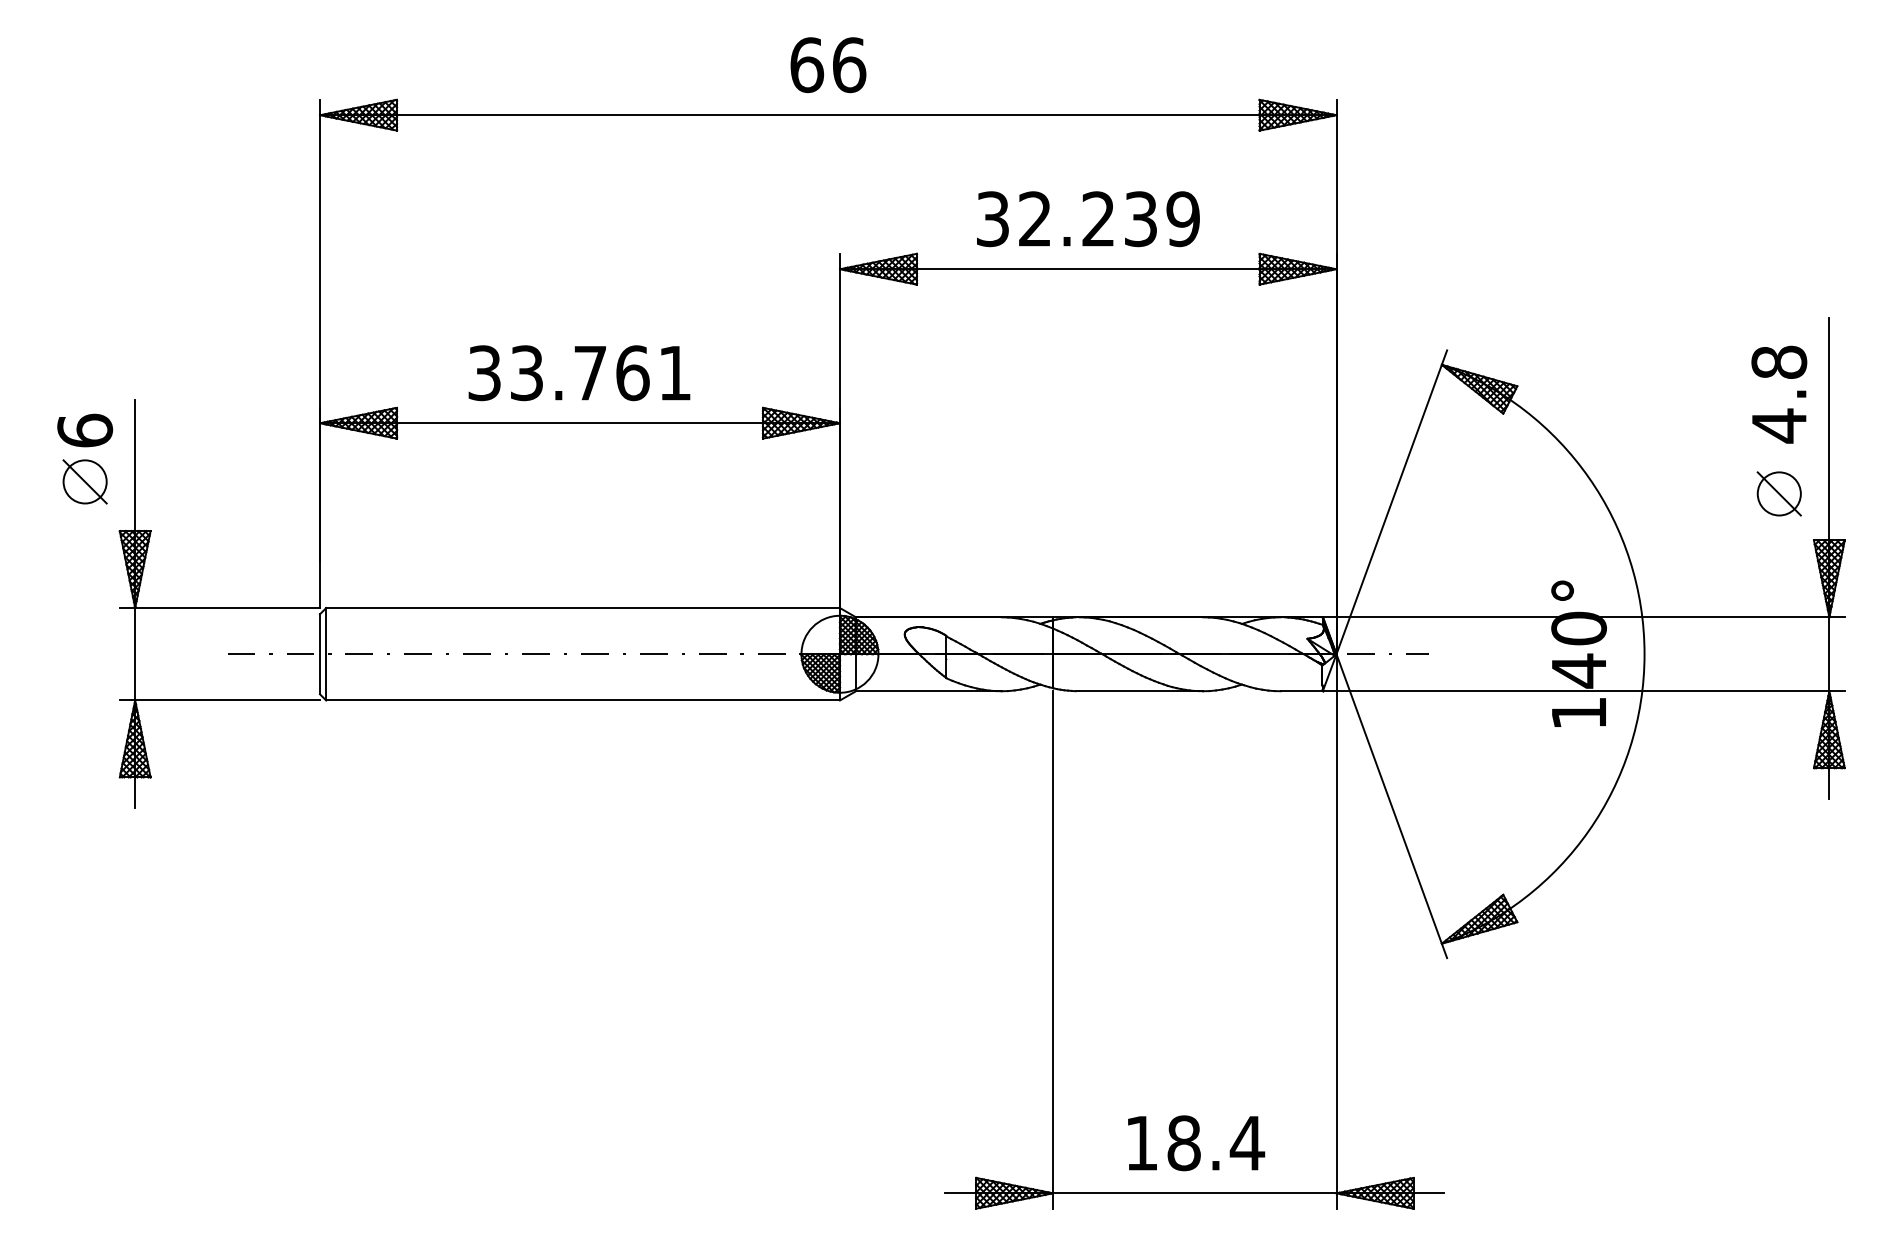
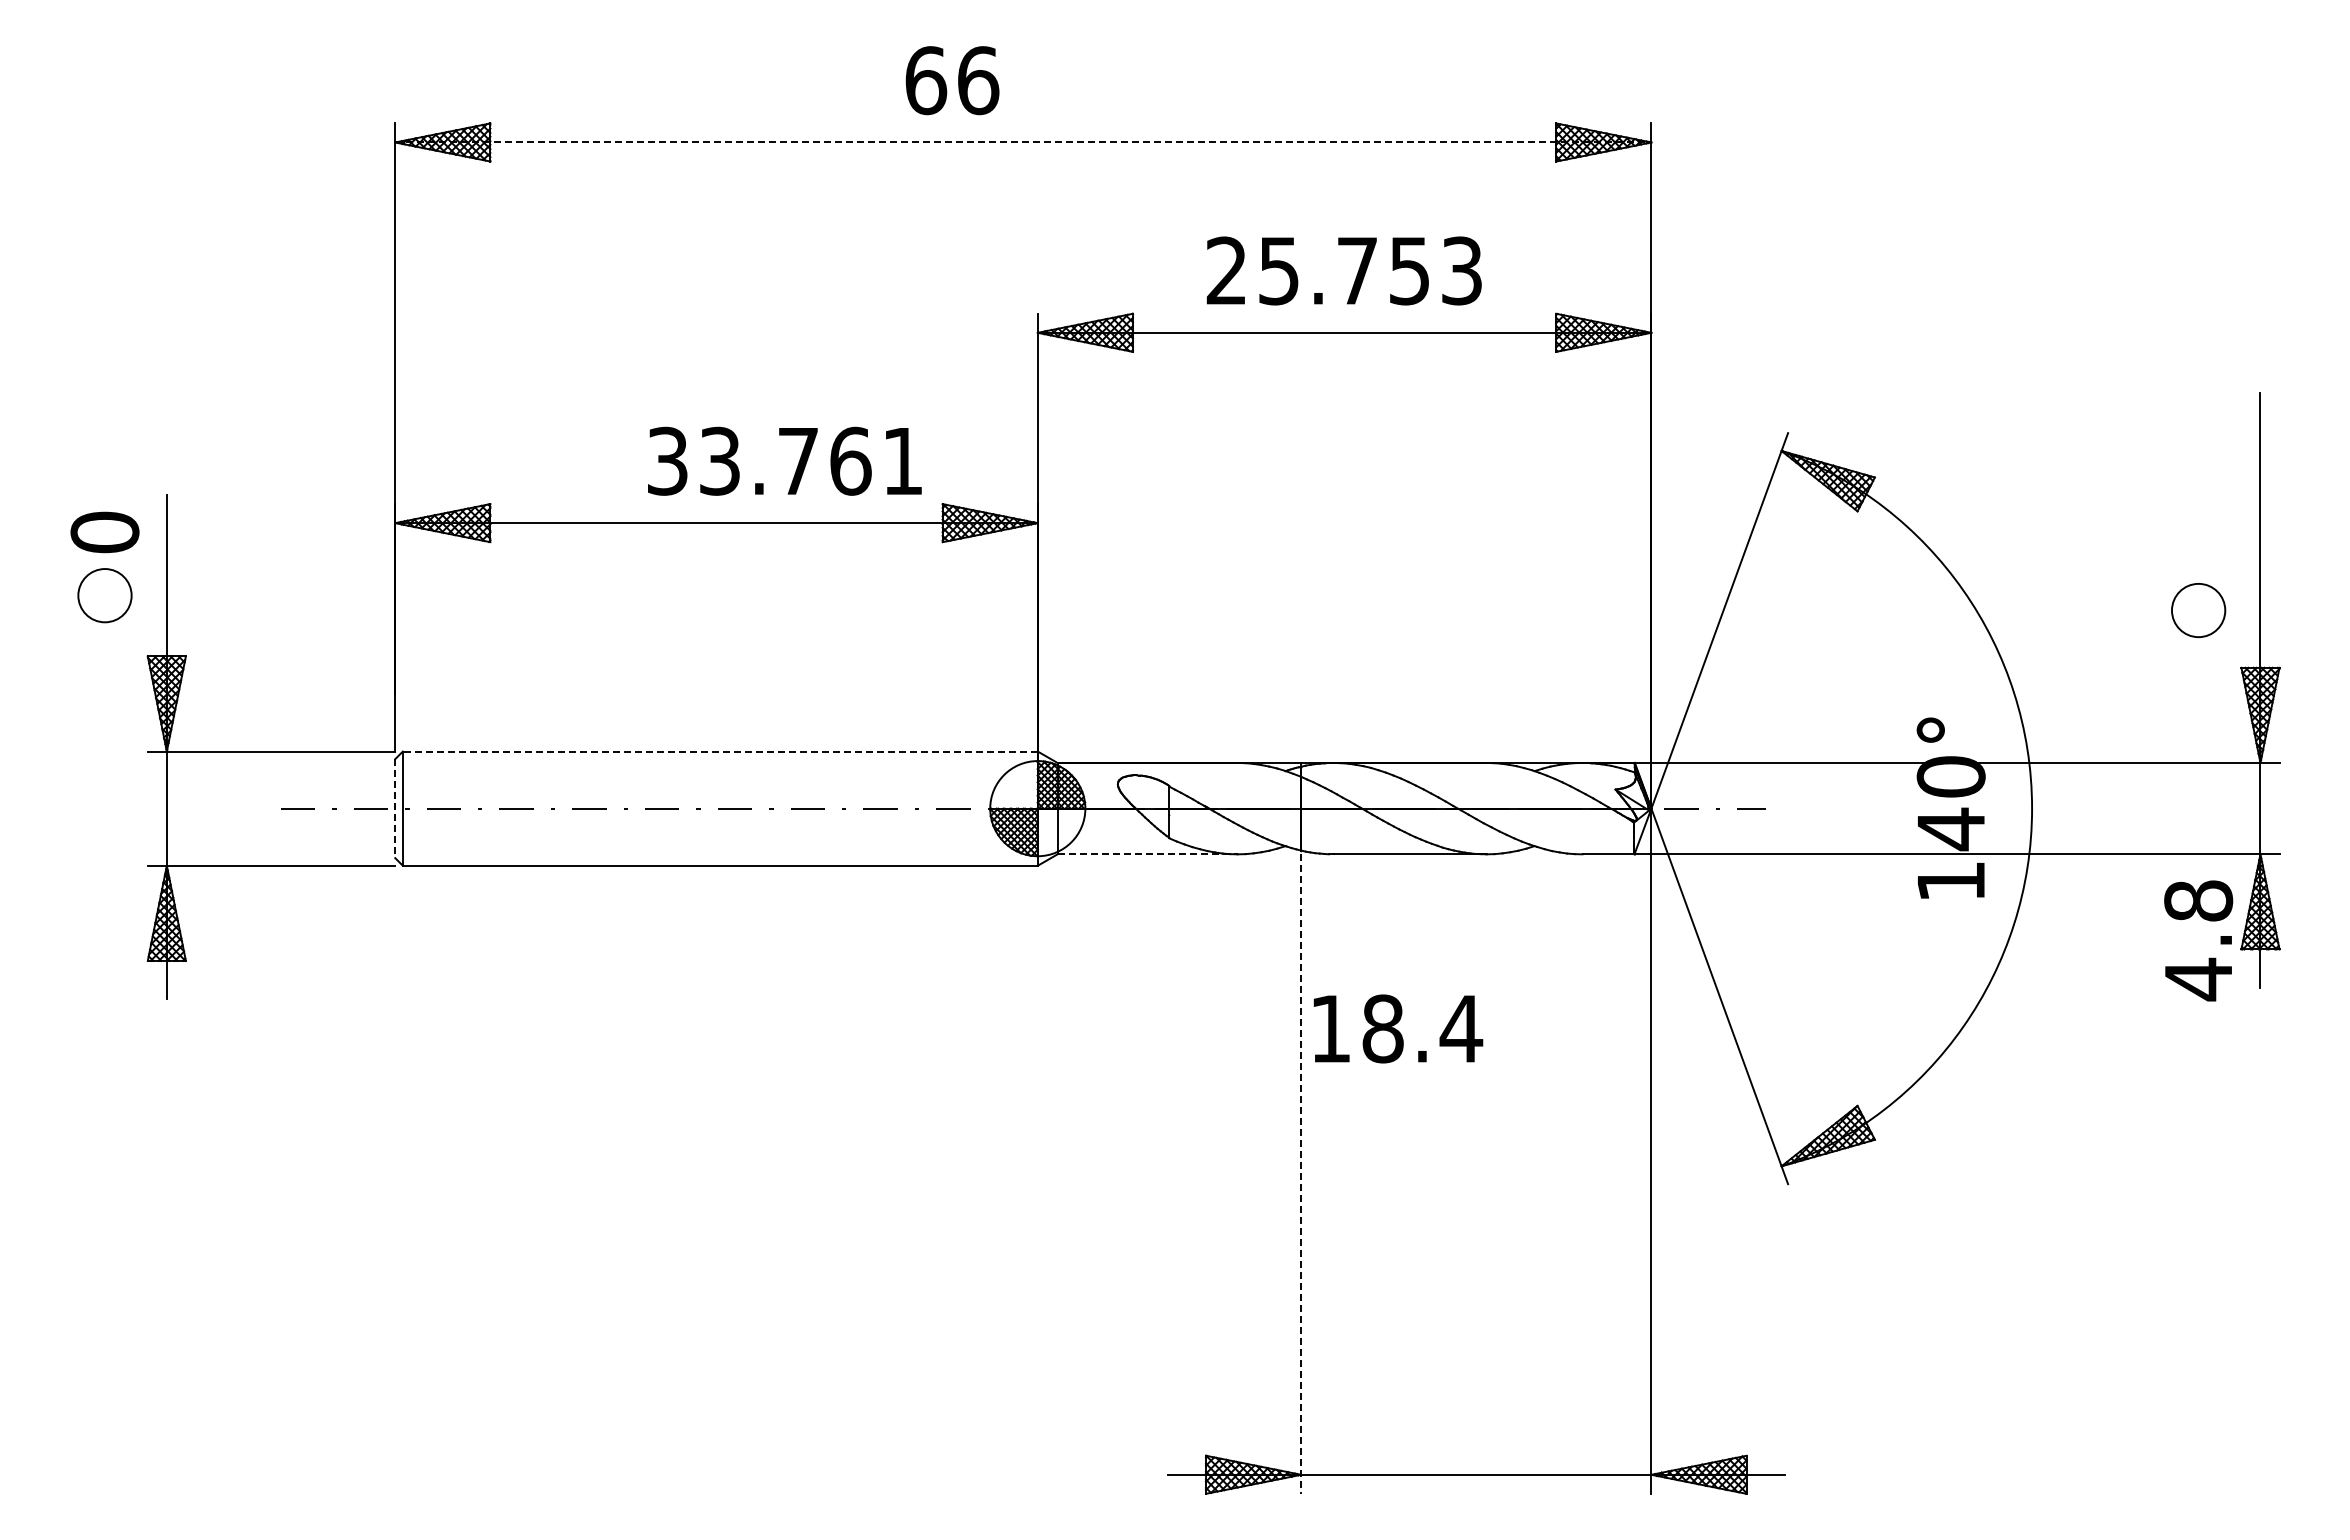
text: (828, 65) -> (952, 80), moved
line: (828, 115) -> (1023, 142), solid -> dashed
text: (1088, 218) -> (1344, 270), 32.239 -> 25.753
text: (579, 372) -> (784, 460), moved
text: (1779, 394) -> (2198, 940), moved
text: (84, 430) -> (104, 532), 6 -> 0
line: (84, 481) -> (104, 595), removed
line: (1779, 493) -> (2198, 610), removed
line: (582, 608) -> (719, 751), solid -> dashed
line: (320, 654) -> (395, 809), solid -> dashed
line: (929, 691) -> (1148, 854), solid -> dashed
line: (1053, 950) -> (1301, 1174), solid -> dashed
text: (1196, 1142) -> (1398, 1028), moved

